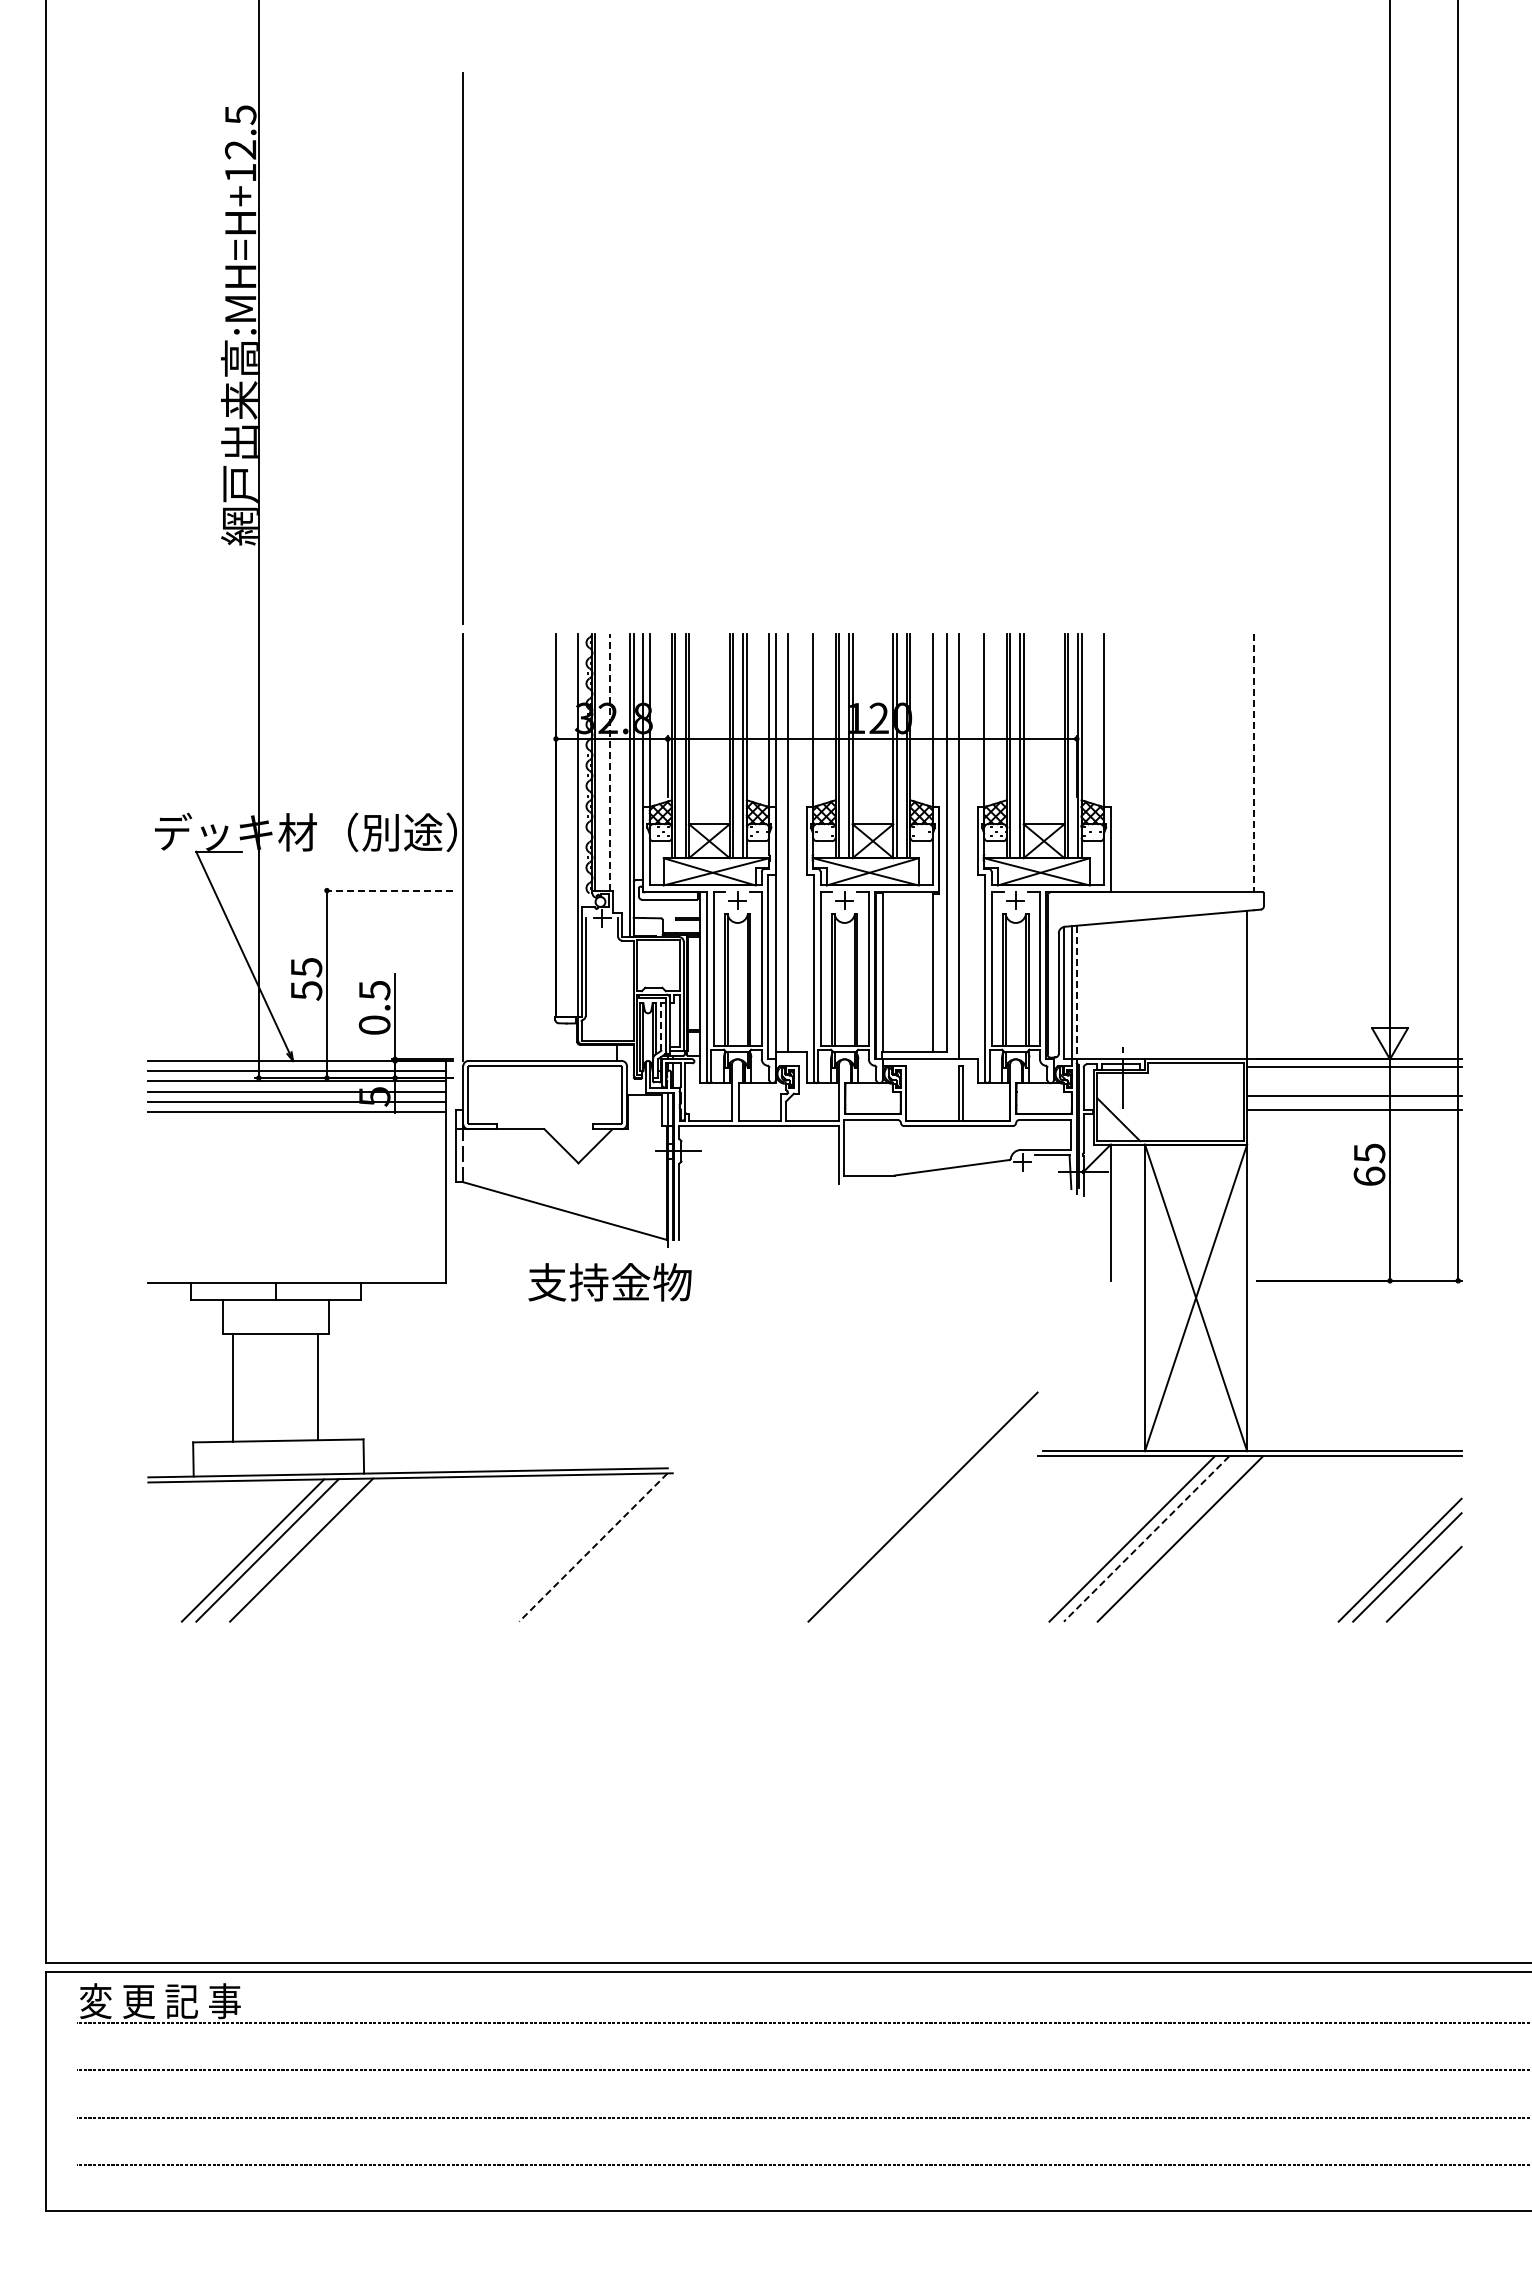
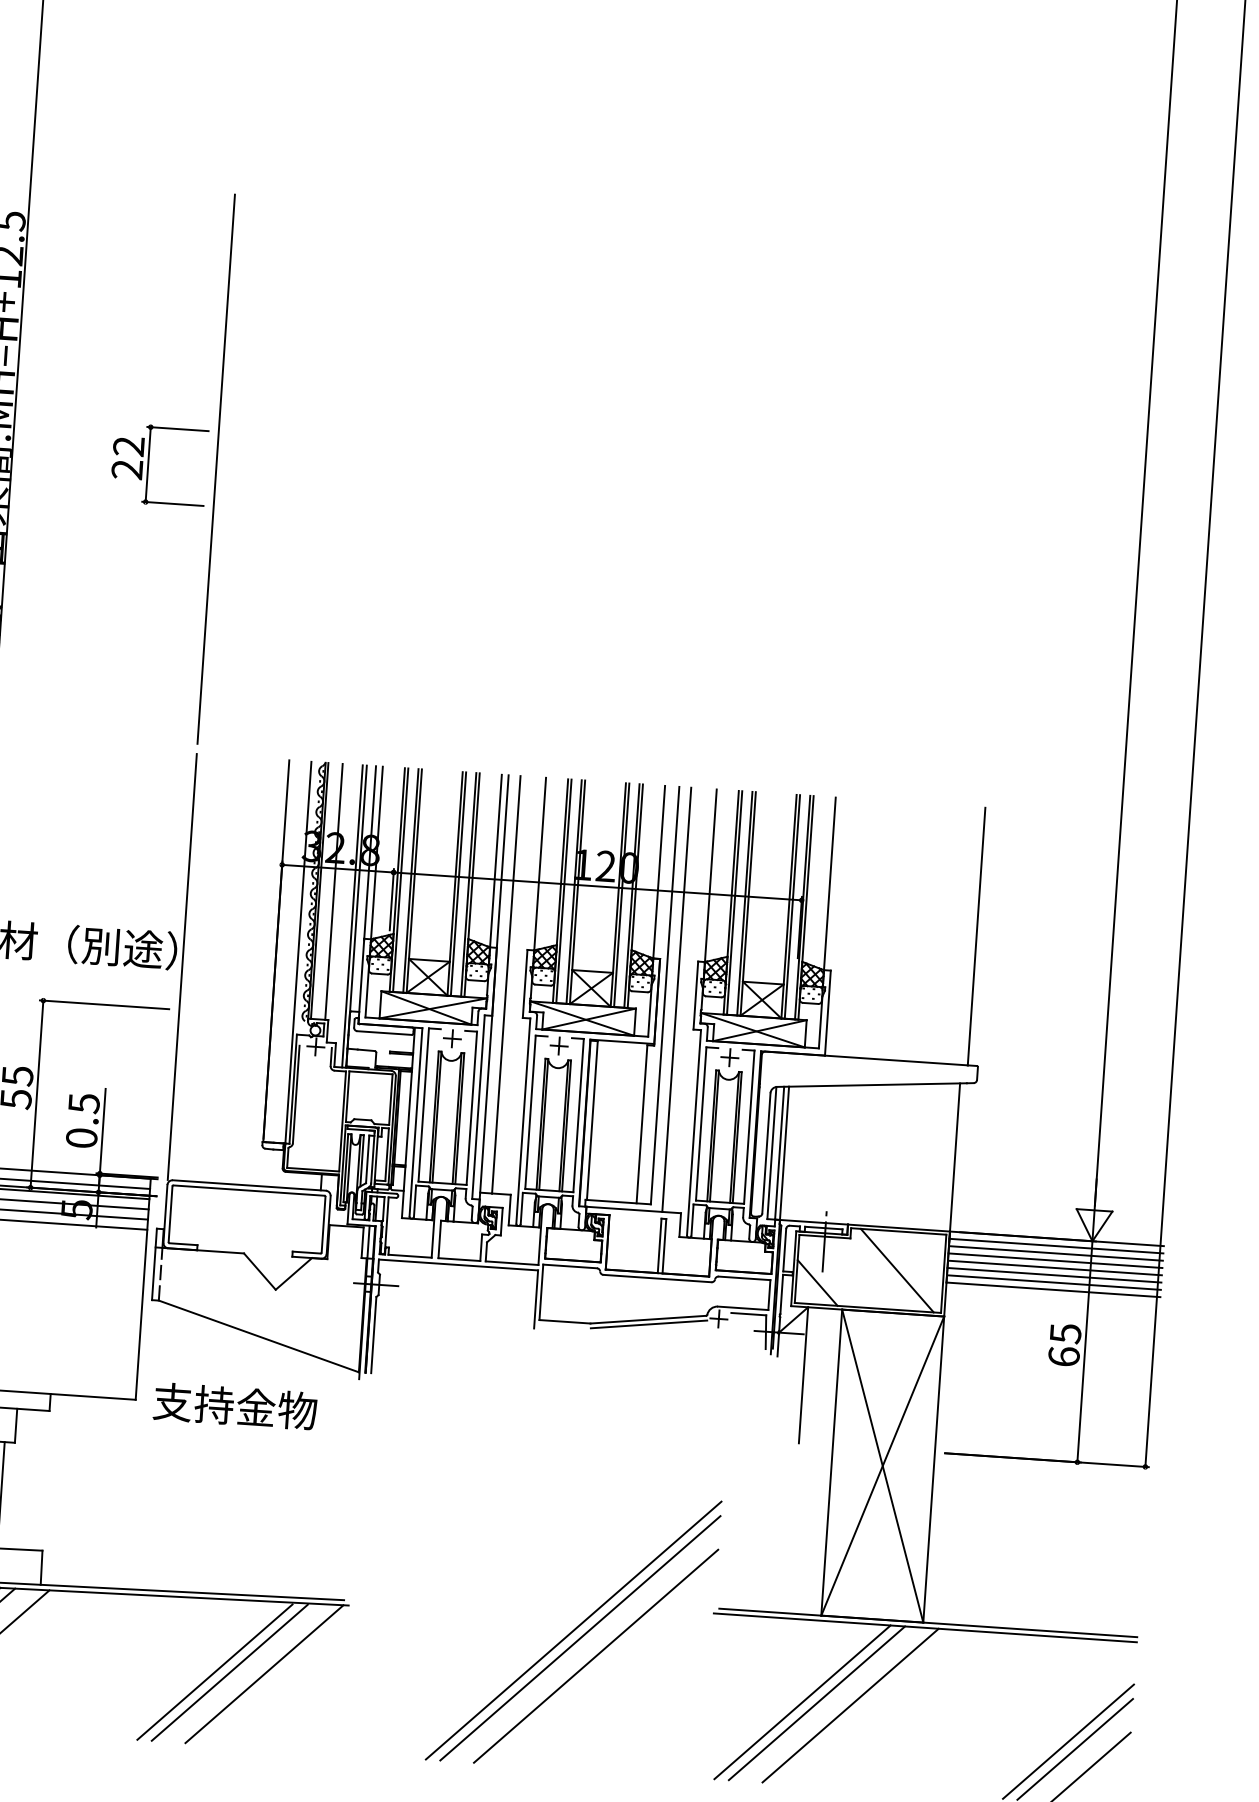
part: (395, 348) -> (148, 464), added
line: (609, 761) -> (334, 891), dashed -> solid
line: (1253, 763) -> (976, 936), dashed -> solid
line: (388, 890) -> (104, 1004), dashed -> solid
line: (1076, 992) -> (784, 1153), dashed -> solid
line: (661, 1026) -> (367, 1158), dashed -> solid
line: (1354, 1073) -> (1056, 1252), added
line: (1354, 1081) -> (1055, 1260), added
line: (1354, 1088) -> (1055, 1267), added
line: (1197, 1101) -> (897, 1270), added
line: (1354, 1103) -> (1054, 1282), added
line: (953, 1172) -> (649, 1324), added
text: (609, 1282) -> (234, 1406), moved
line: (898, 1482) -> (573, 1630), added
line: (905, 1489) -> (579, 1637), added
line: (1146, 1539) -> (816, 1703), dashed -> solid
line: (593, 1547) -> (264, 1674), dashed -> solid
line: (543, 1548) -> (214, 1671), added
line: (558, 1548) -> (229, 1672), added

